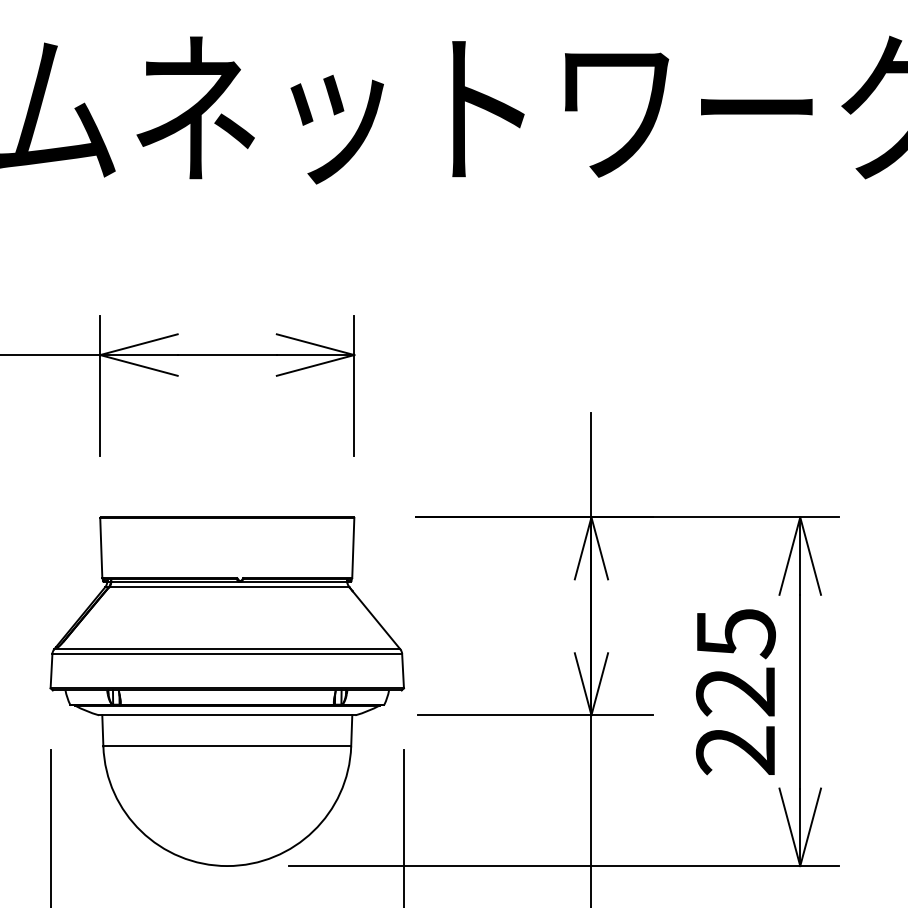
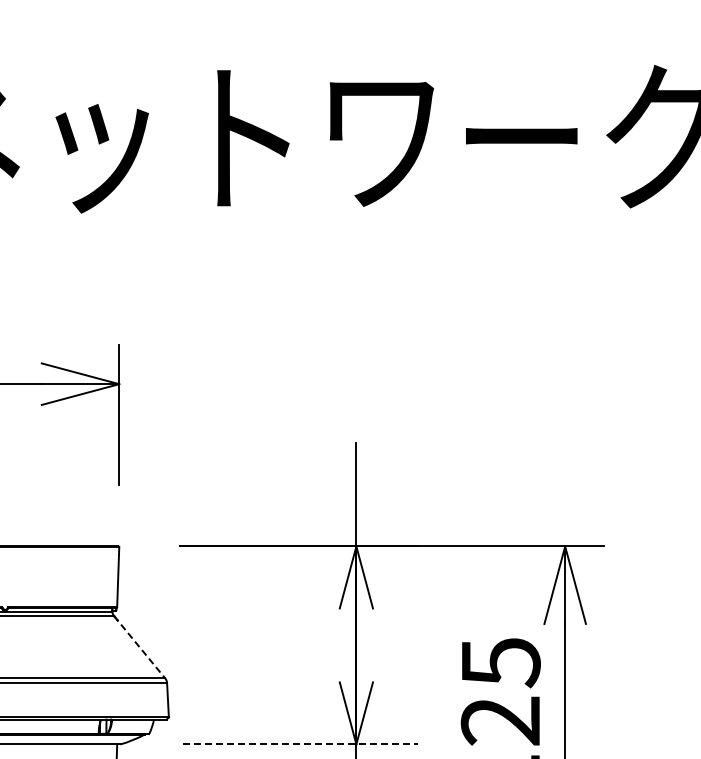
line: (375, 618) -> (140, 647), solid -> dashed
line: (535, 715) -> (300, 744), solid -> dashed

